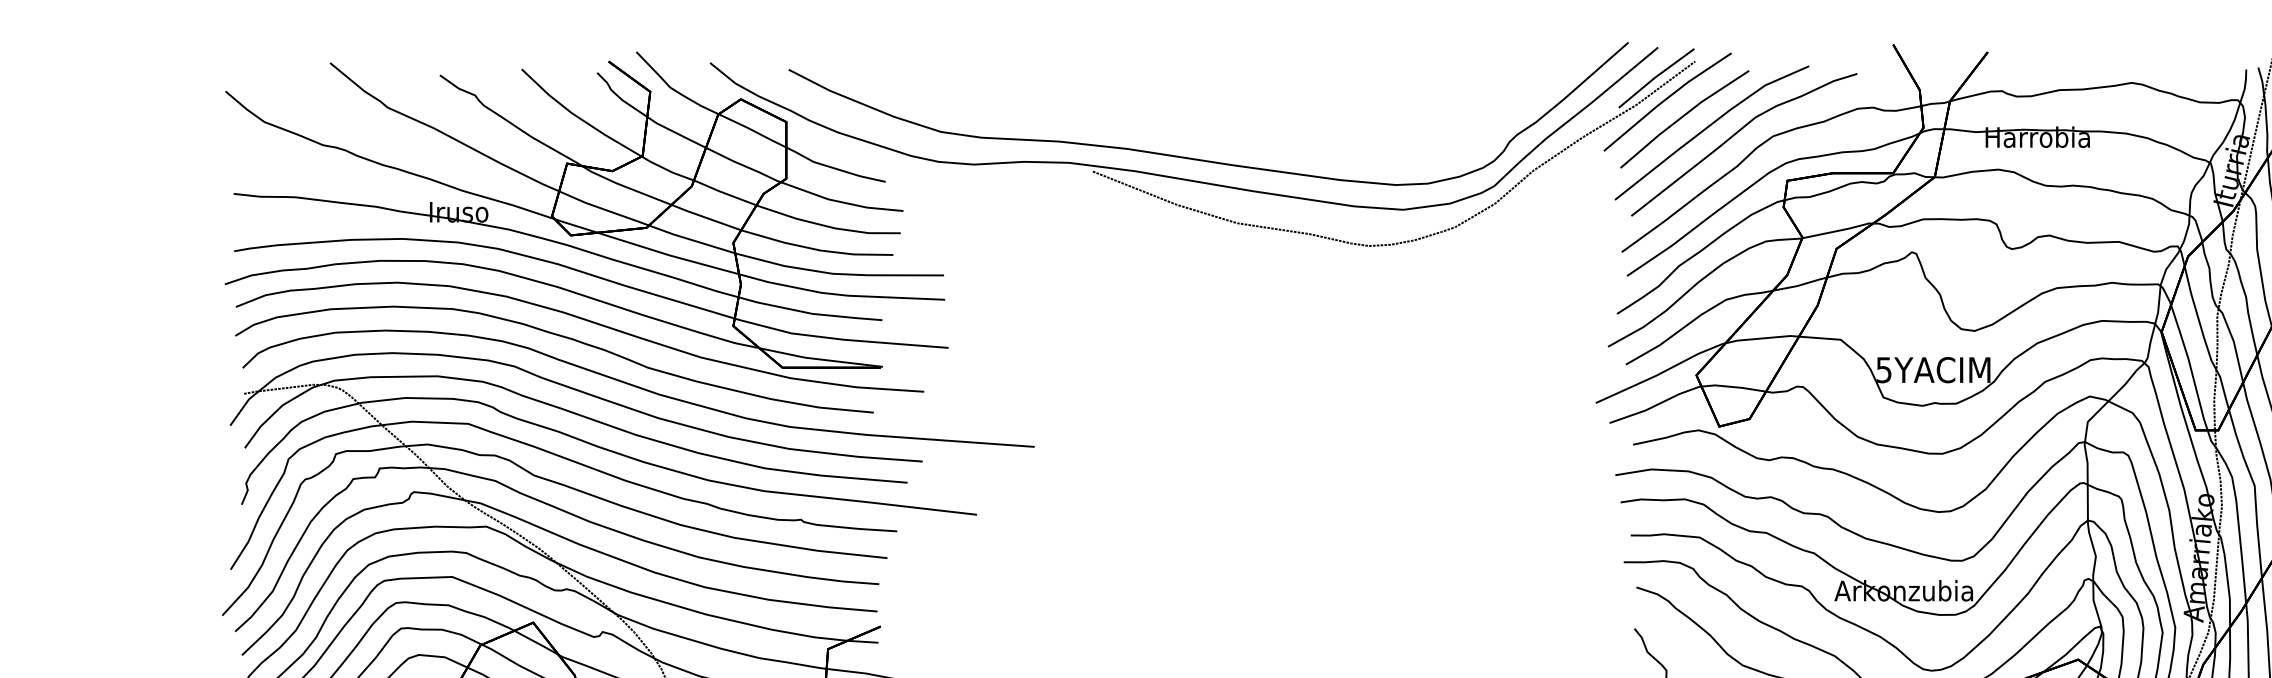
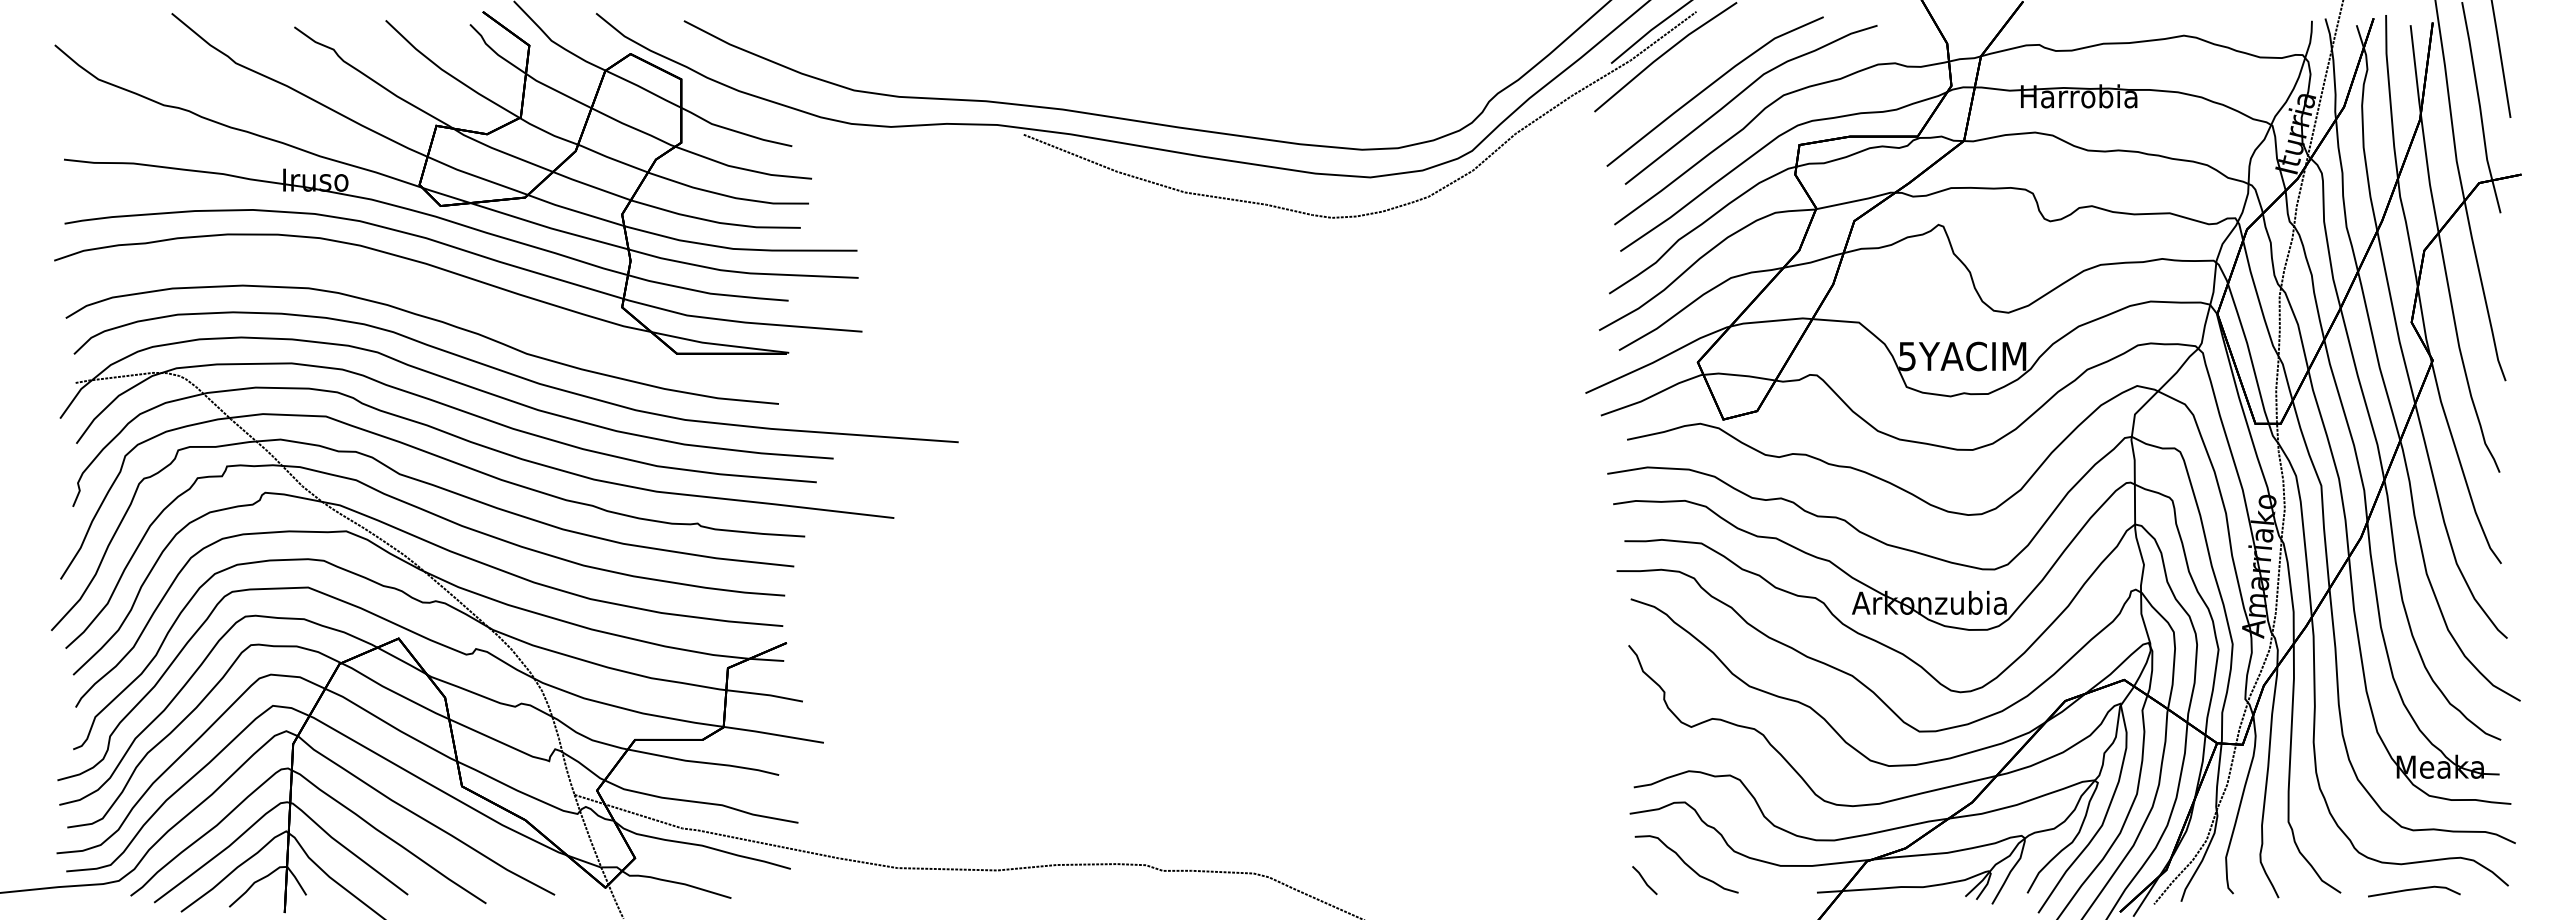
line: (1682, 117) -> (1682, 74), removed
part: (585, 320) -> (456, 301), removed

